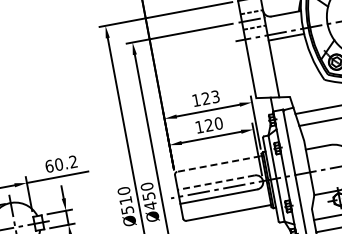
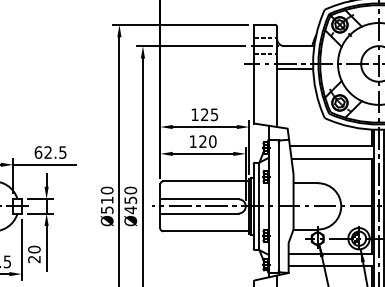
text: (215, 96) -> (214, 114), 123 -> 125
text: (66, 163) -> (55, 152), 60.2 -> 62.5
line: (218, 164) -> (205, 181), dashed -> solid
line: (215, 183) -> (198, 199), dashed -> solid

